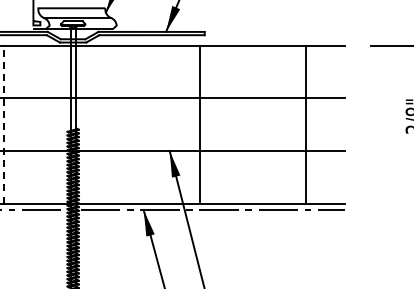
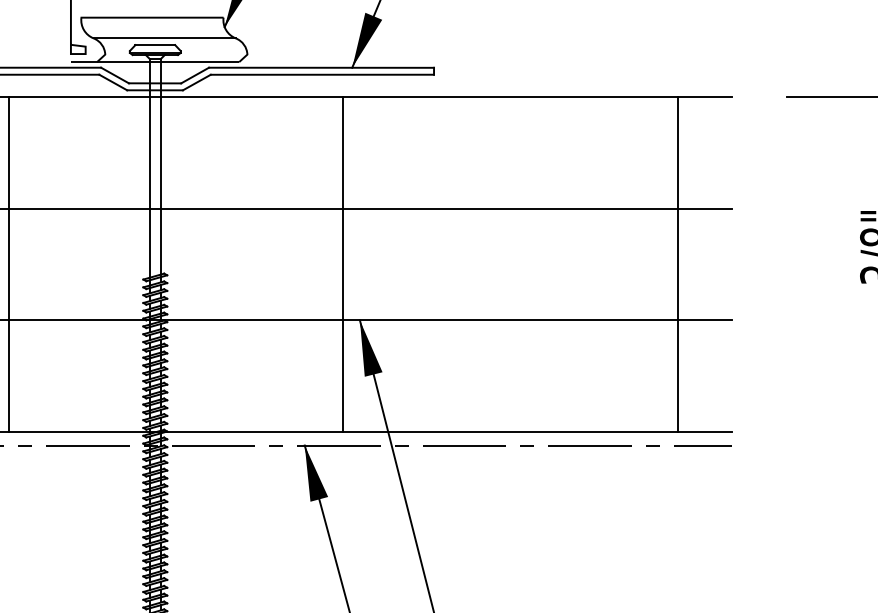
line: (4, 124) -> (9, 264), dashed -> solid
line: (199, 124) -> (342, 264), moved
line: (305, 124) -> (677, 264), moved

